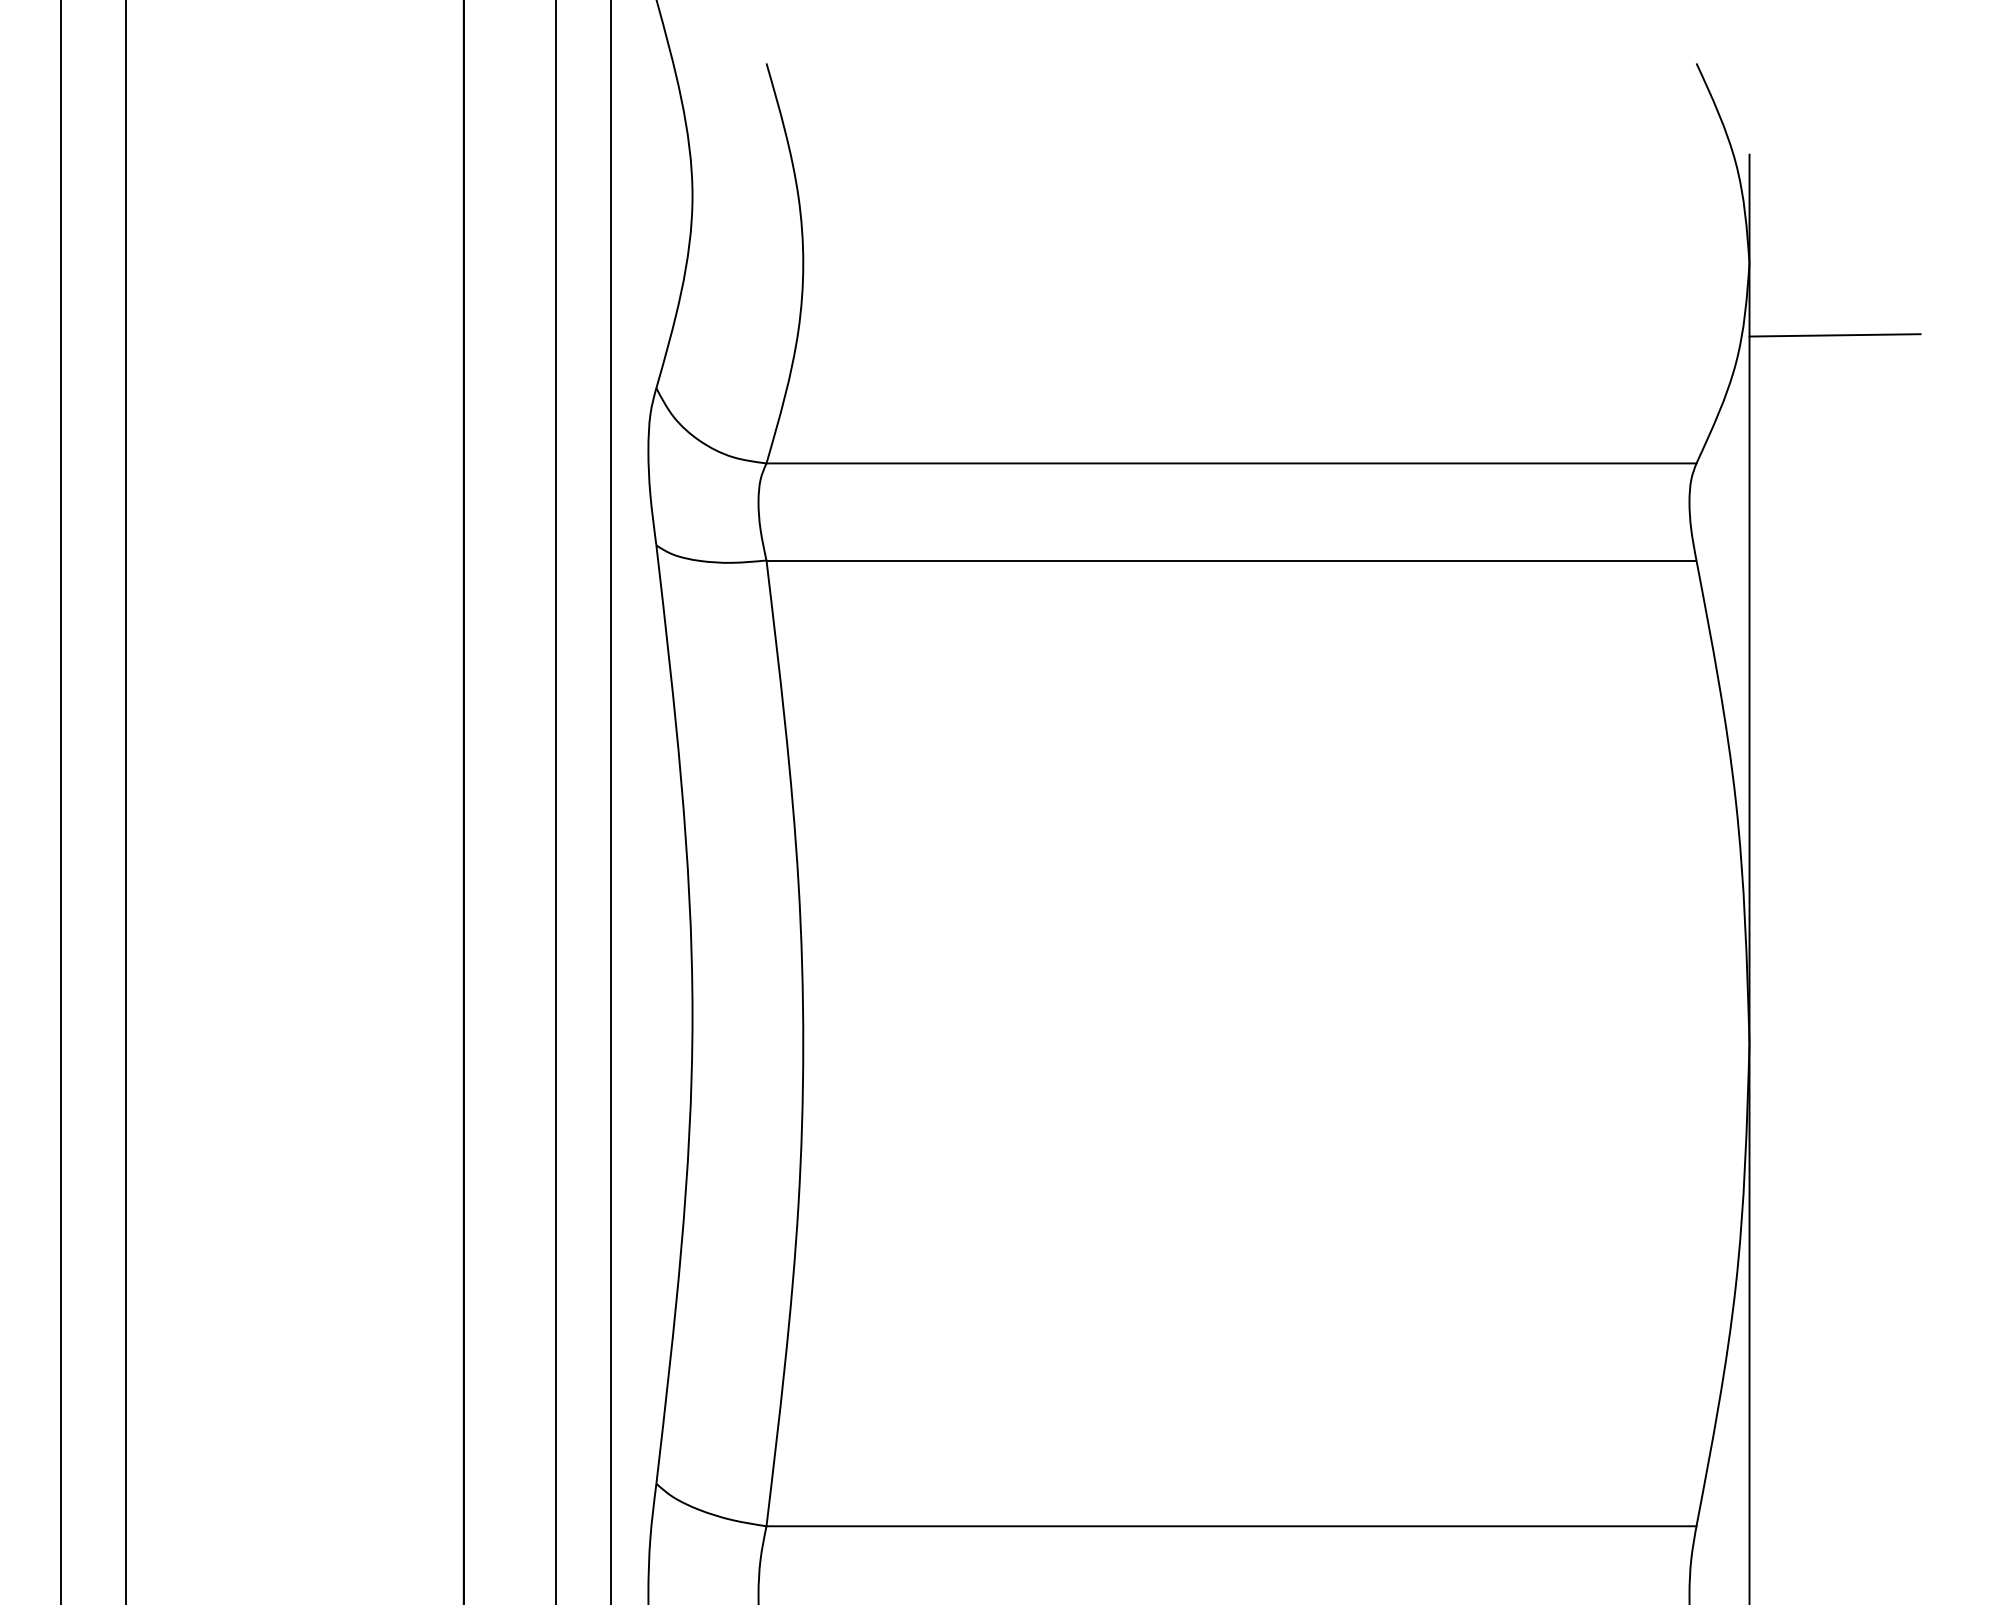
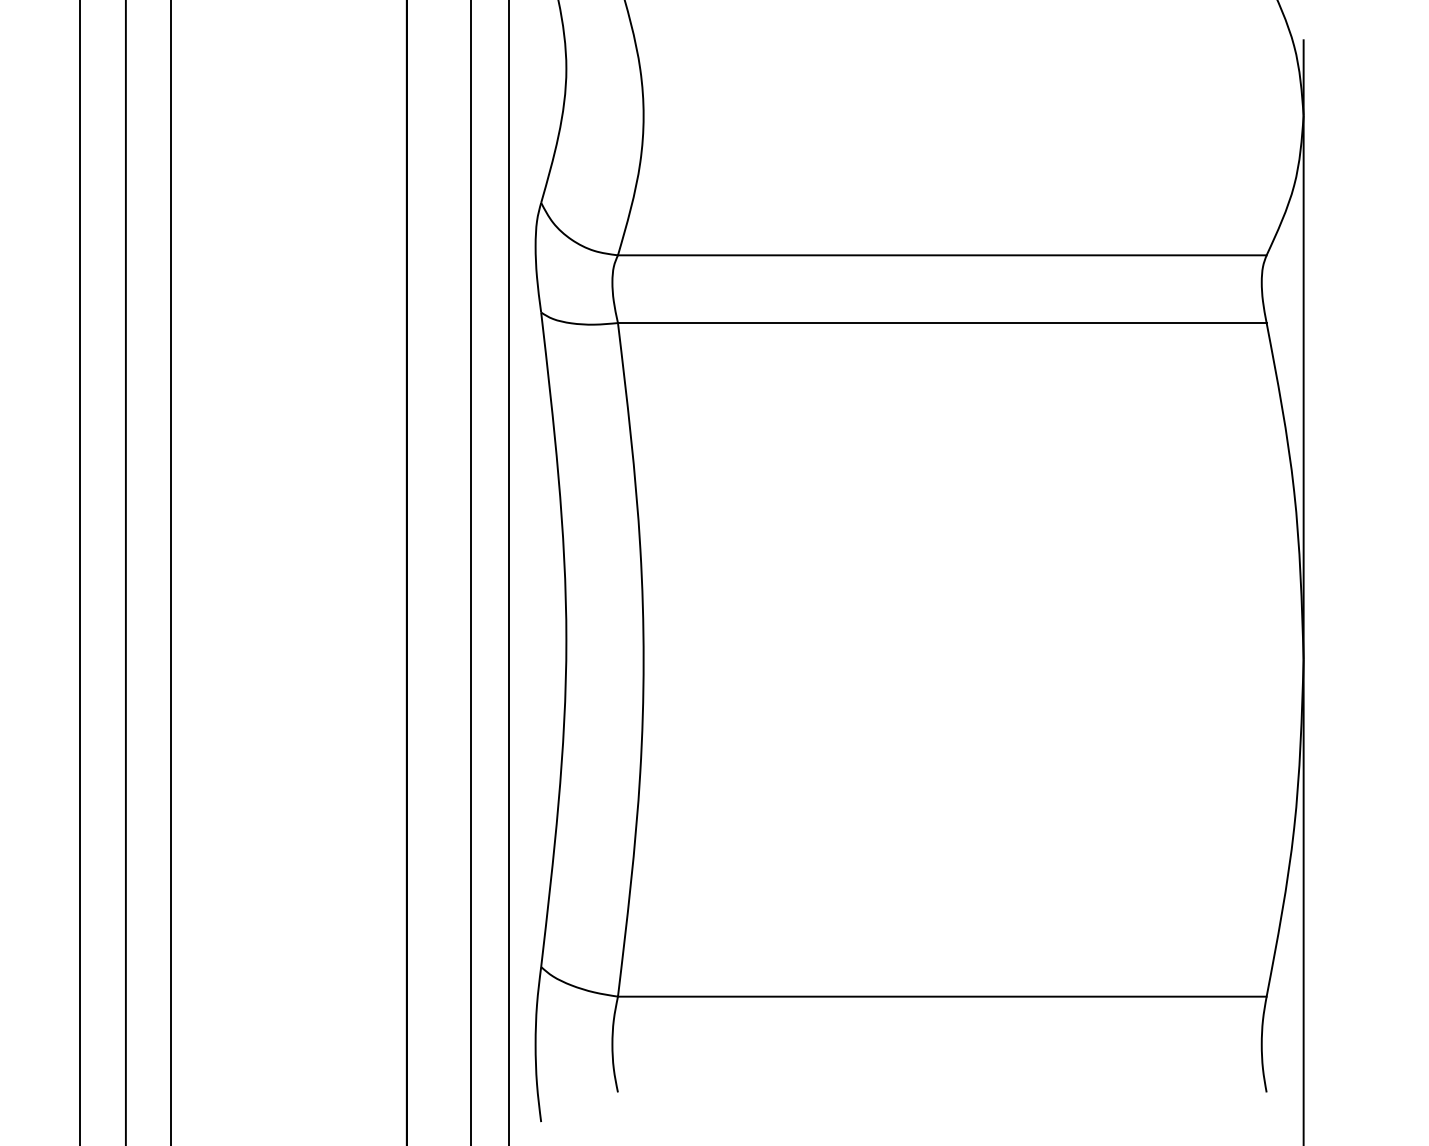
line: (1833, 334) -> (1362, 165), removed

